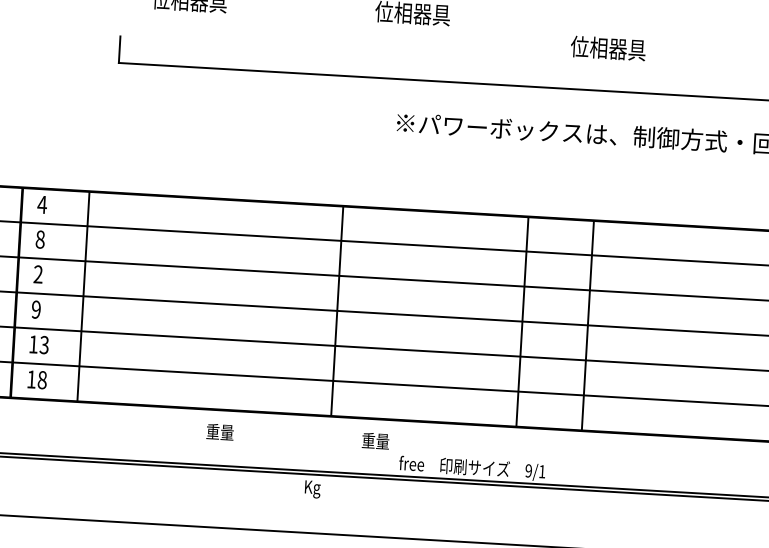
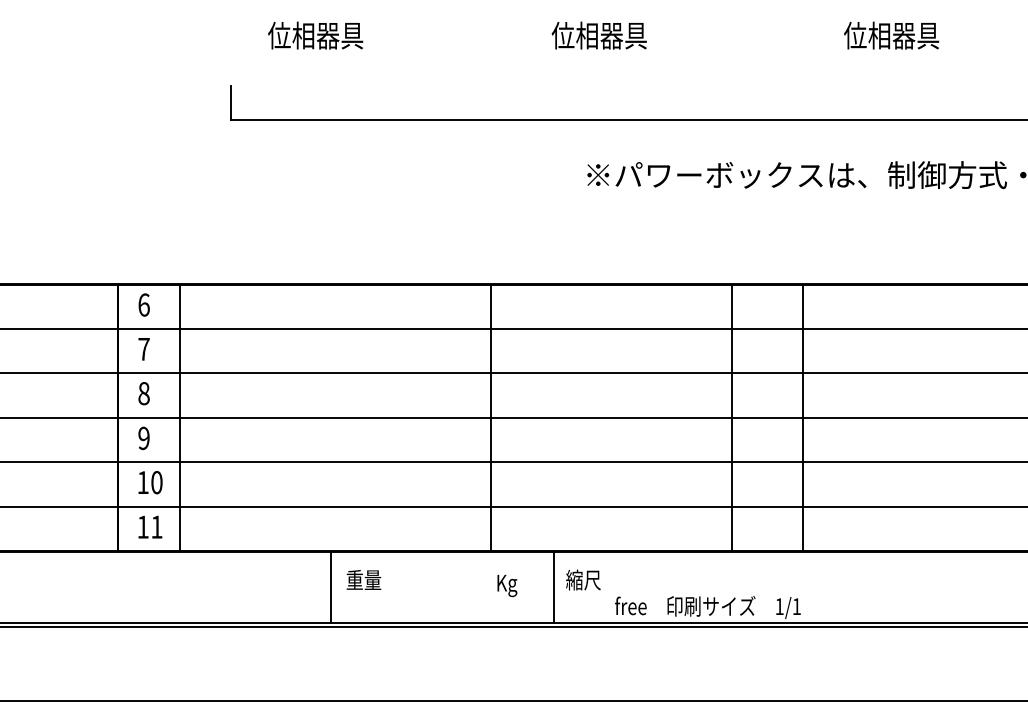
text: (608, 48) -> (891, 35), moved
text: (41, 204) -> (143, 304), 4 -> 6
text: (39, 238) -> (143, 348), 8 -> 7
text: (37, 274) -> (143, 393), 2 -> 8
line: (83, 296) -> (179, 418), moved
line: (337, 311) -> (491, 418), moved
line: (522, 322) -> (731, 418), moved
line: (587, 325) -> (802, 418), moved
text: (44, 344) -> (156, 482), 13 -> 10
text: (42, 379) -> (156, 526), 18 -> 11
text: (219, 431) -> (363, 579), moved
line: (177, 435) -> (331, 587), added
text: (375, 440) -> (583, 579), 重量^J -> 縮尺^J
line: (351, 445) -> (553, 587), added
text: (528, 470) -> (779, 606), 9/1 -> 1/1
text: (312, 489) -> (507, 585), moved

